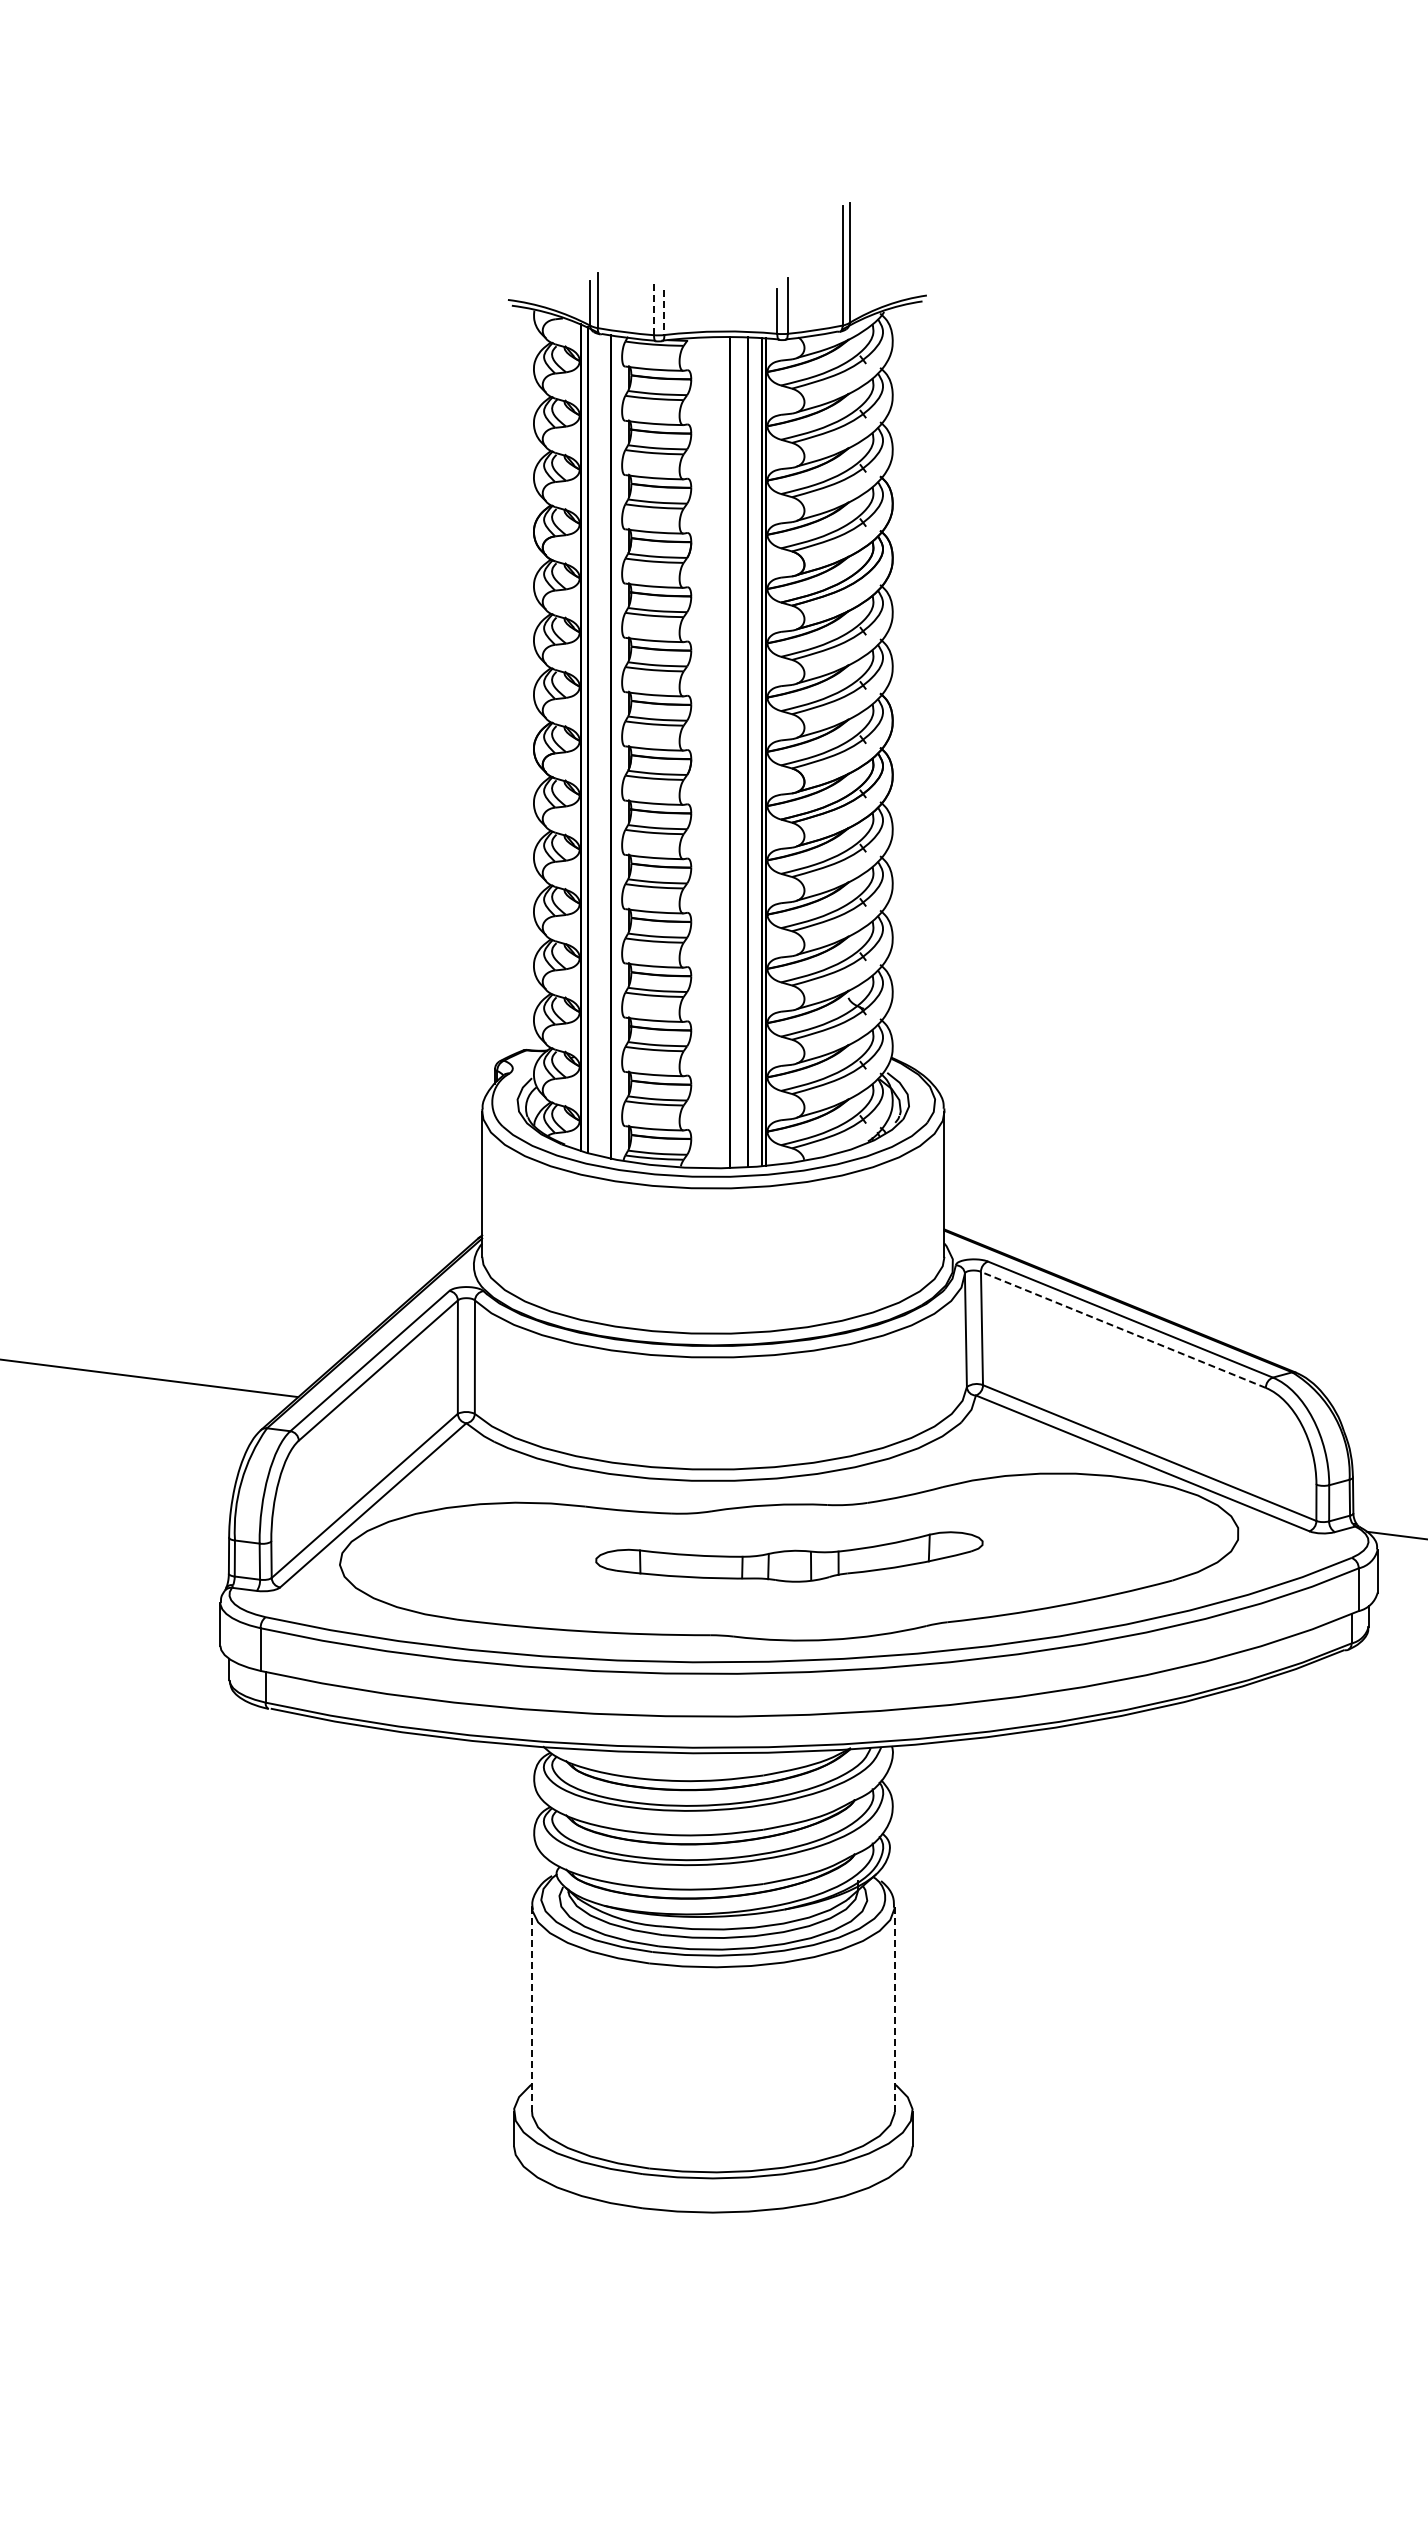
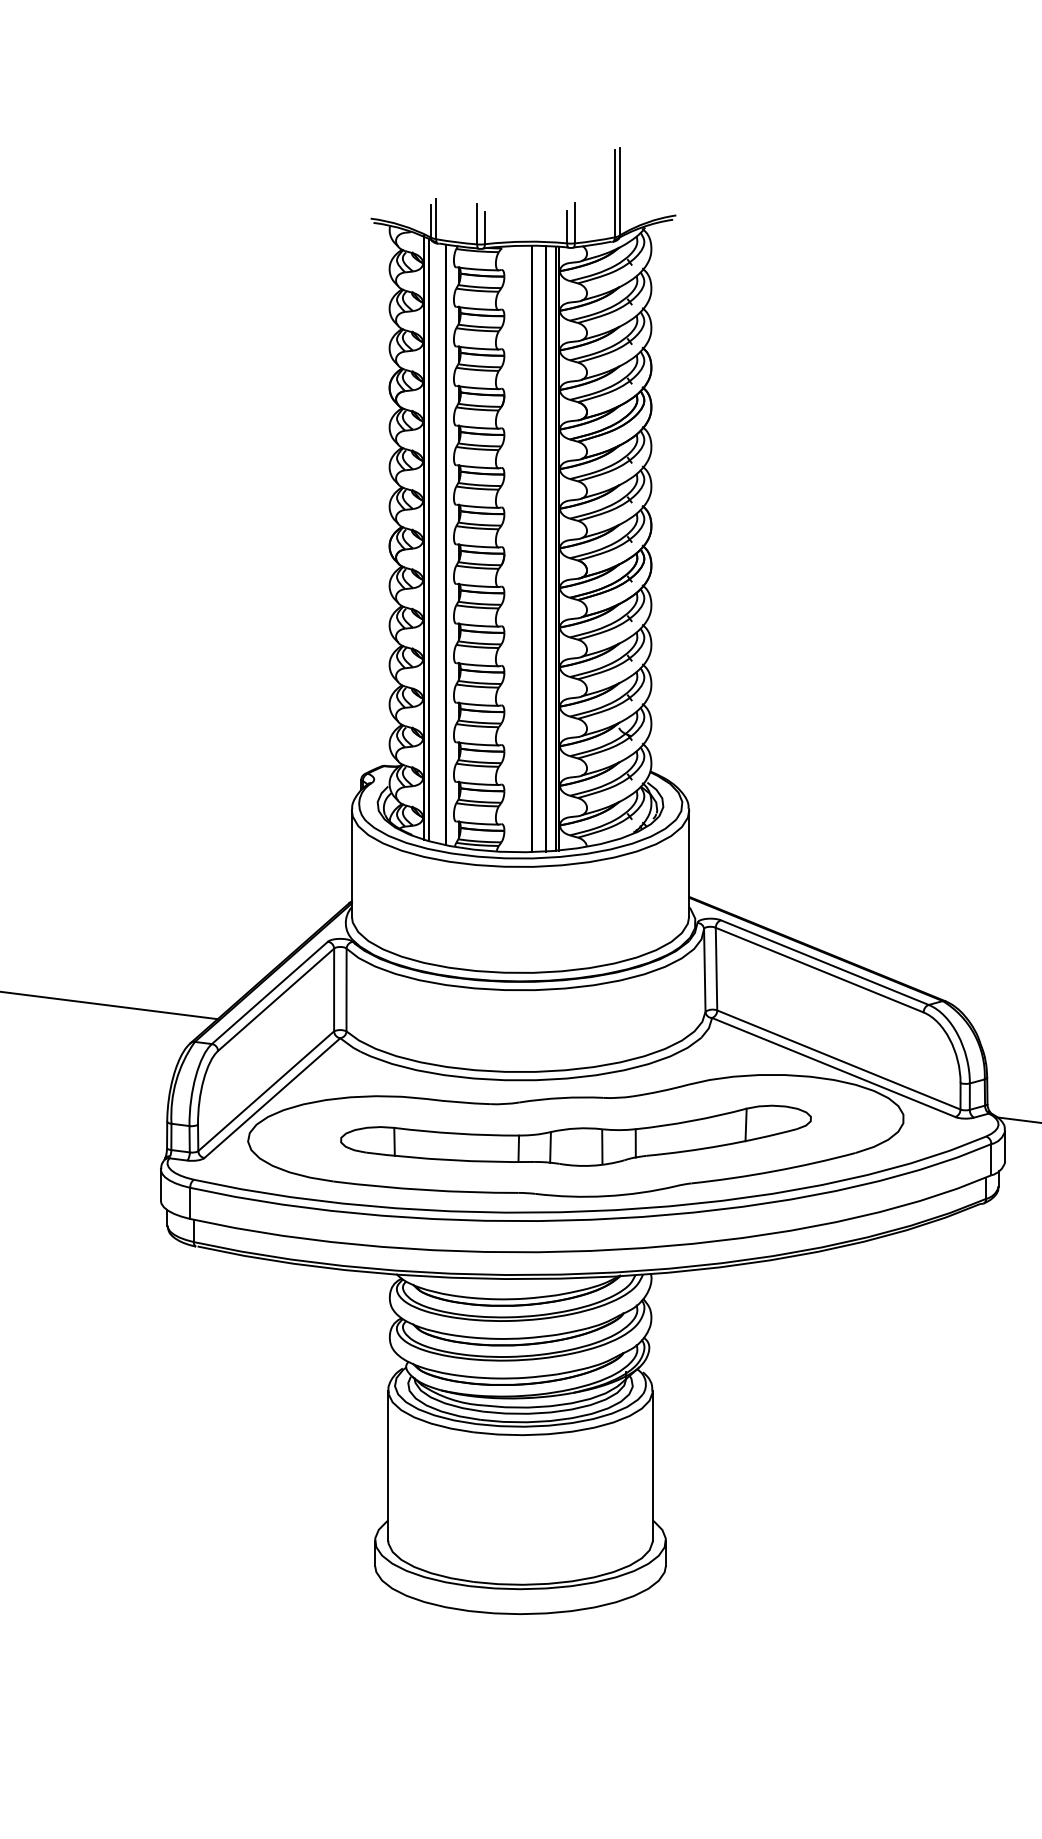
line: (654, 307) -> (477, 224), dashed -> solid
line: (664, 313) -> (484, 228), dashed -> solid
line: (1123, 1329) -> (819, 969), dashed -> solid
part: (789, 1556) -> (576, 1135), size x1.67
line: (532, 2009) -> (388, 1465), dashed -> solid
line: (894, 2009) -> (652, 1465), dashed -> solid

